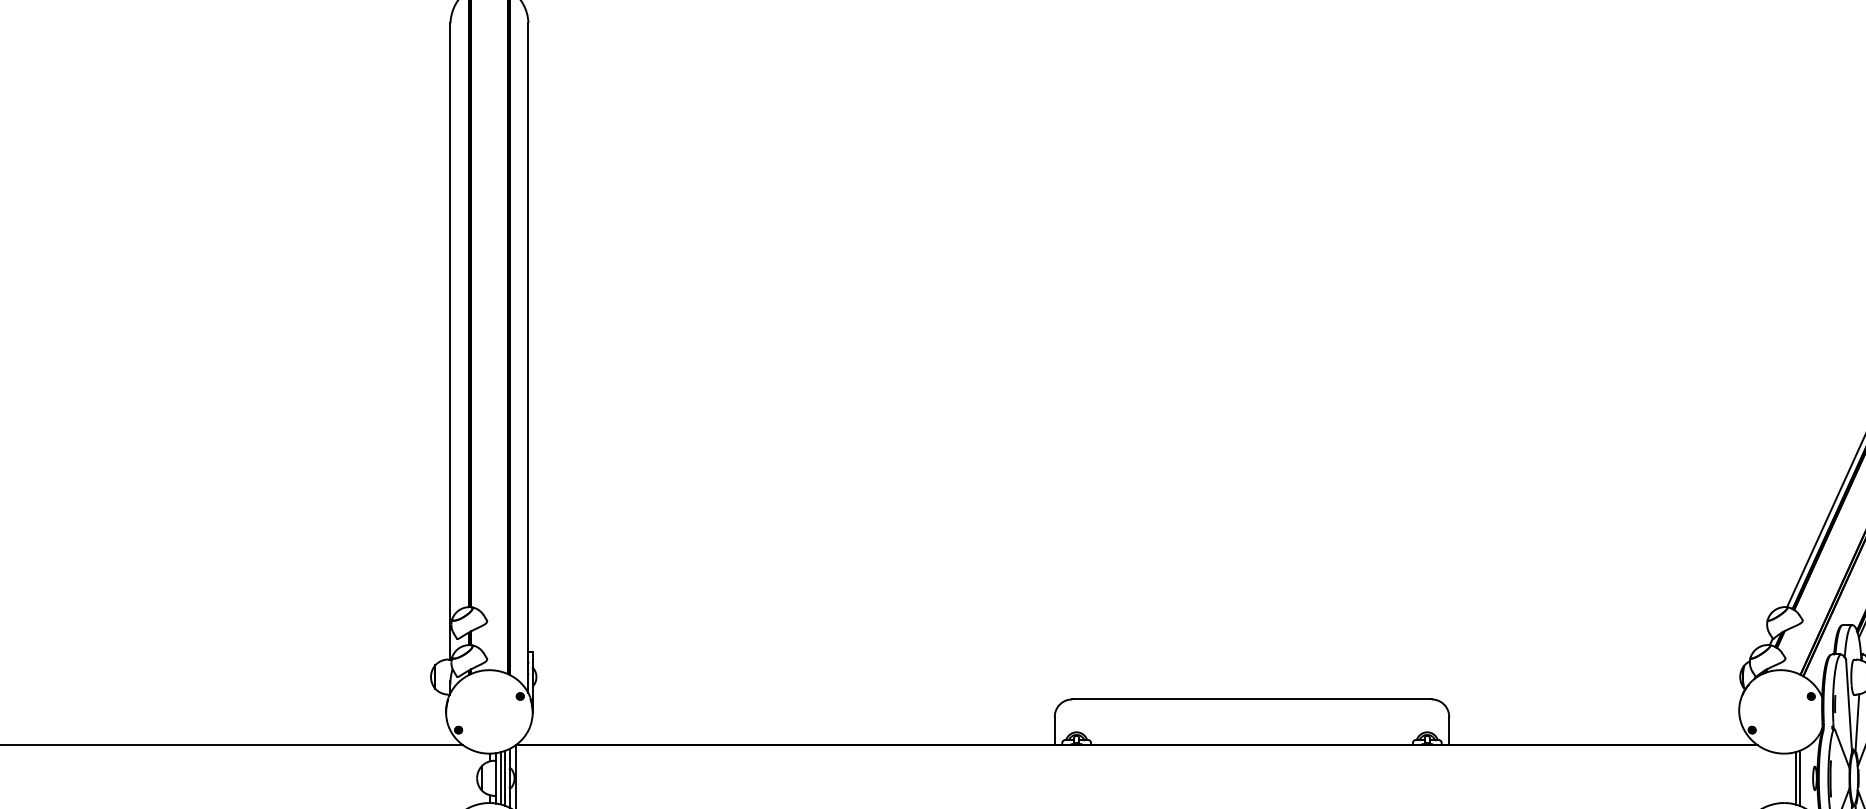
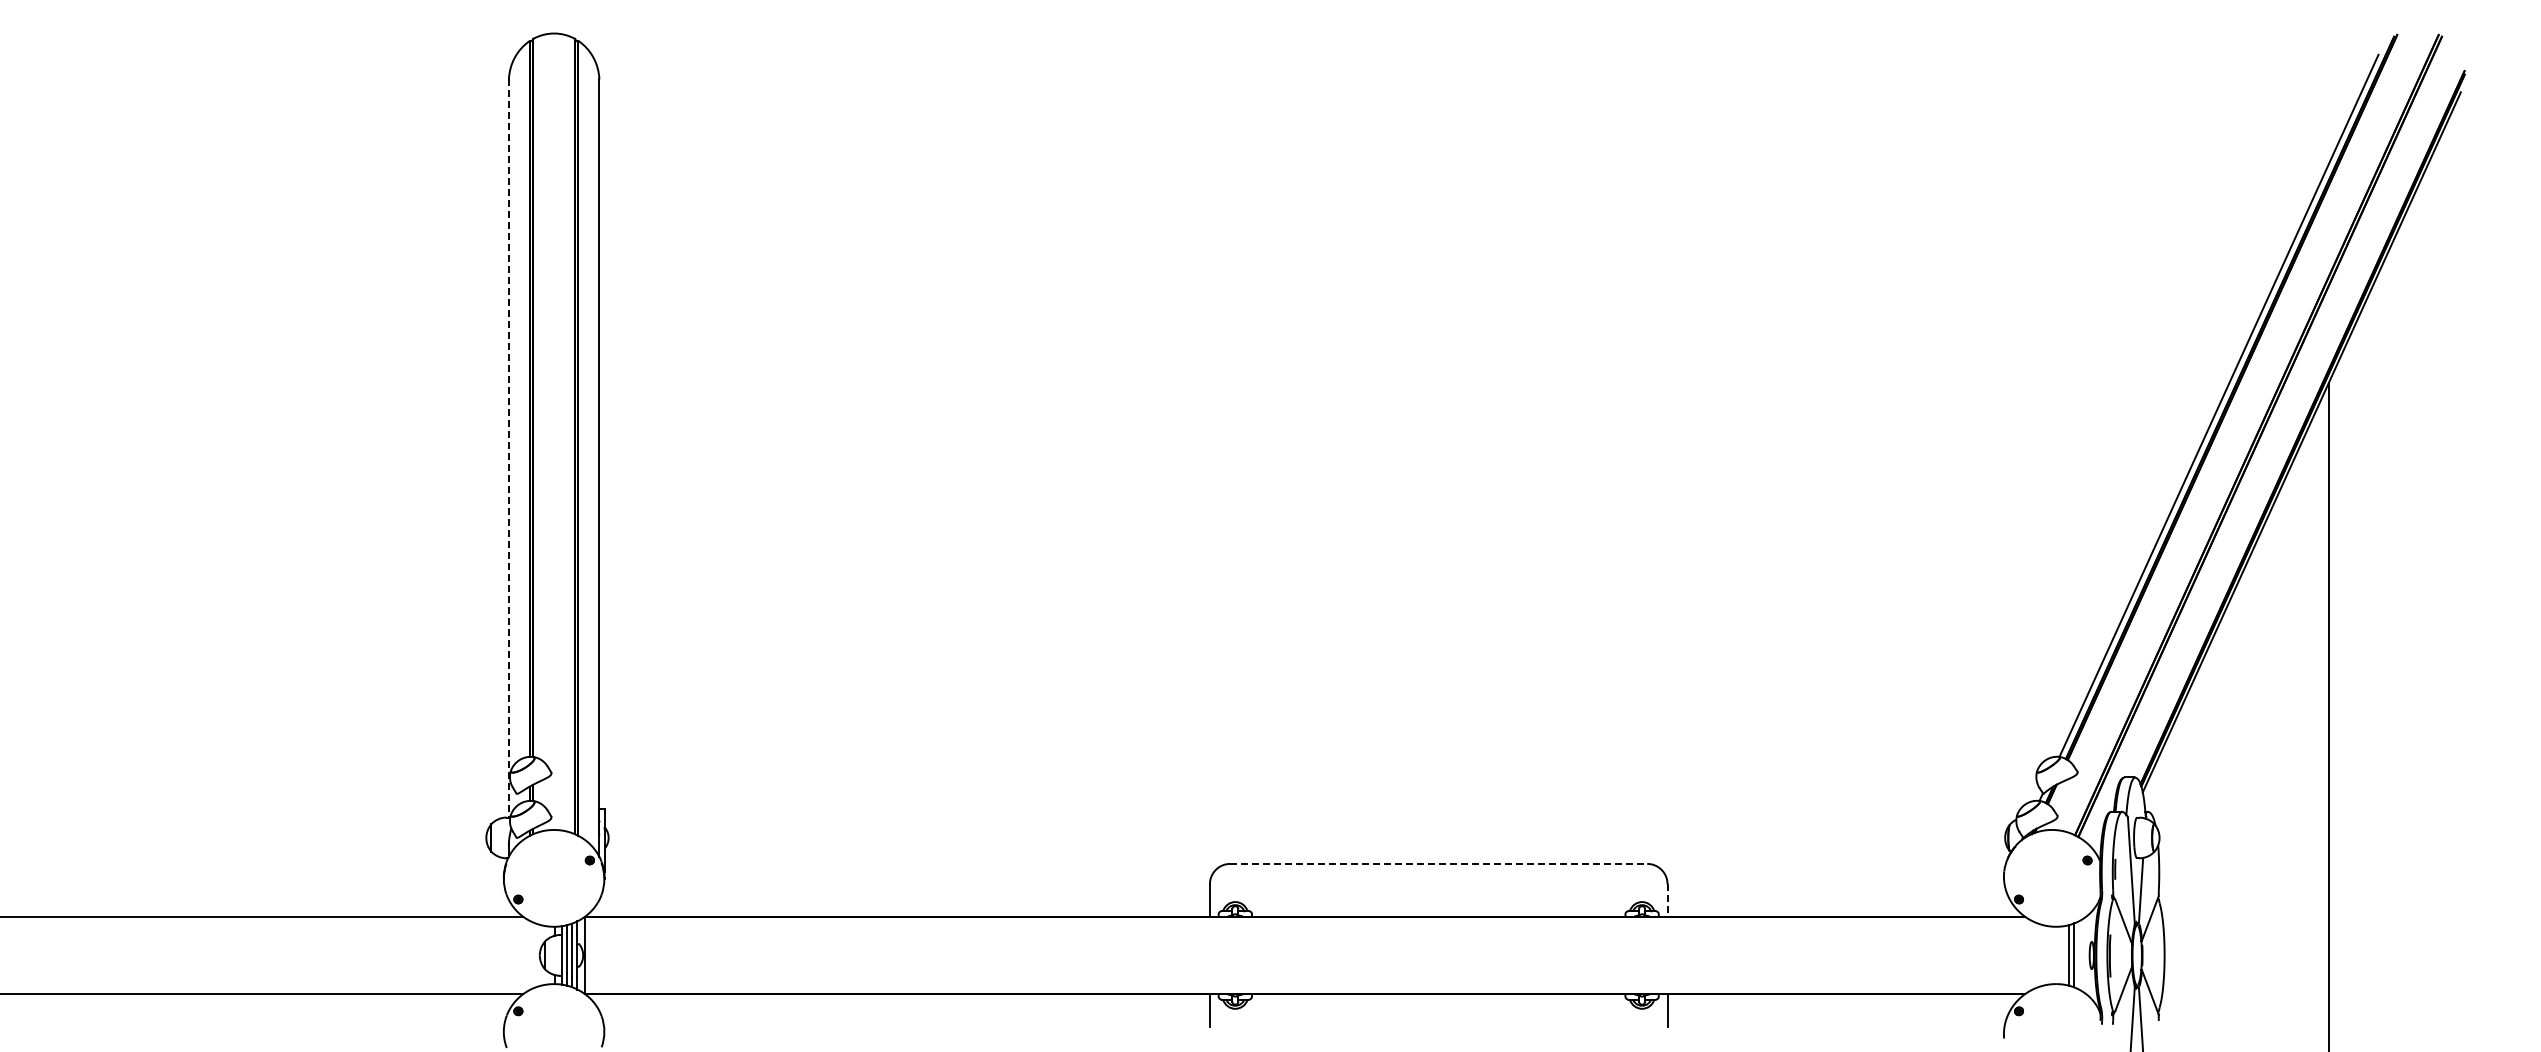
line: (450, 342) -> (508, 449), solid -> dashed
line: (1252, 699) -> (1439, 863), solid -> dashed
line: (1449, 730) -> (1667, 900), solid -> dashed

